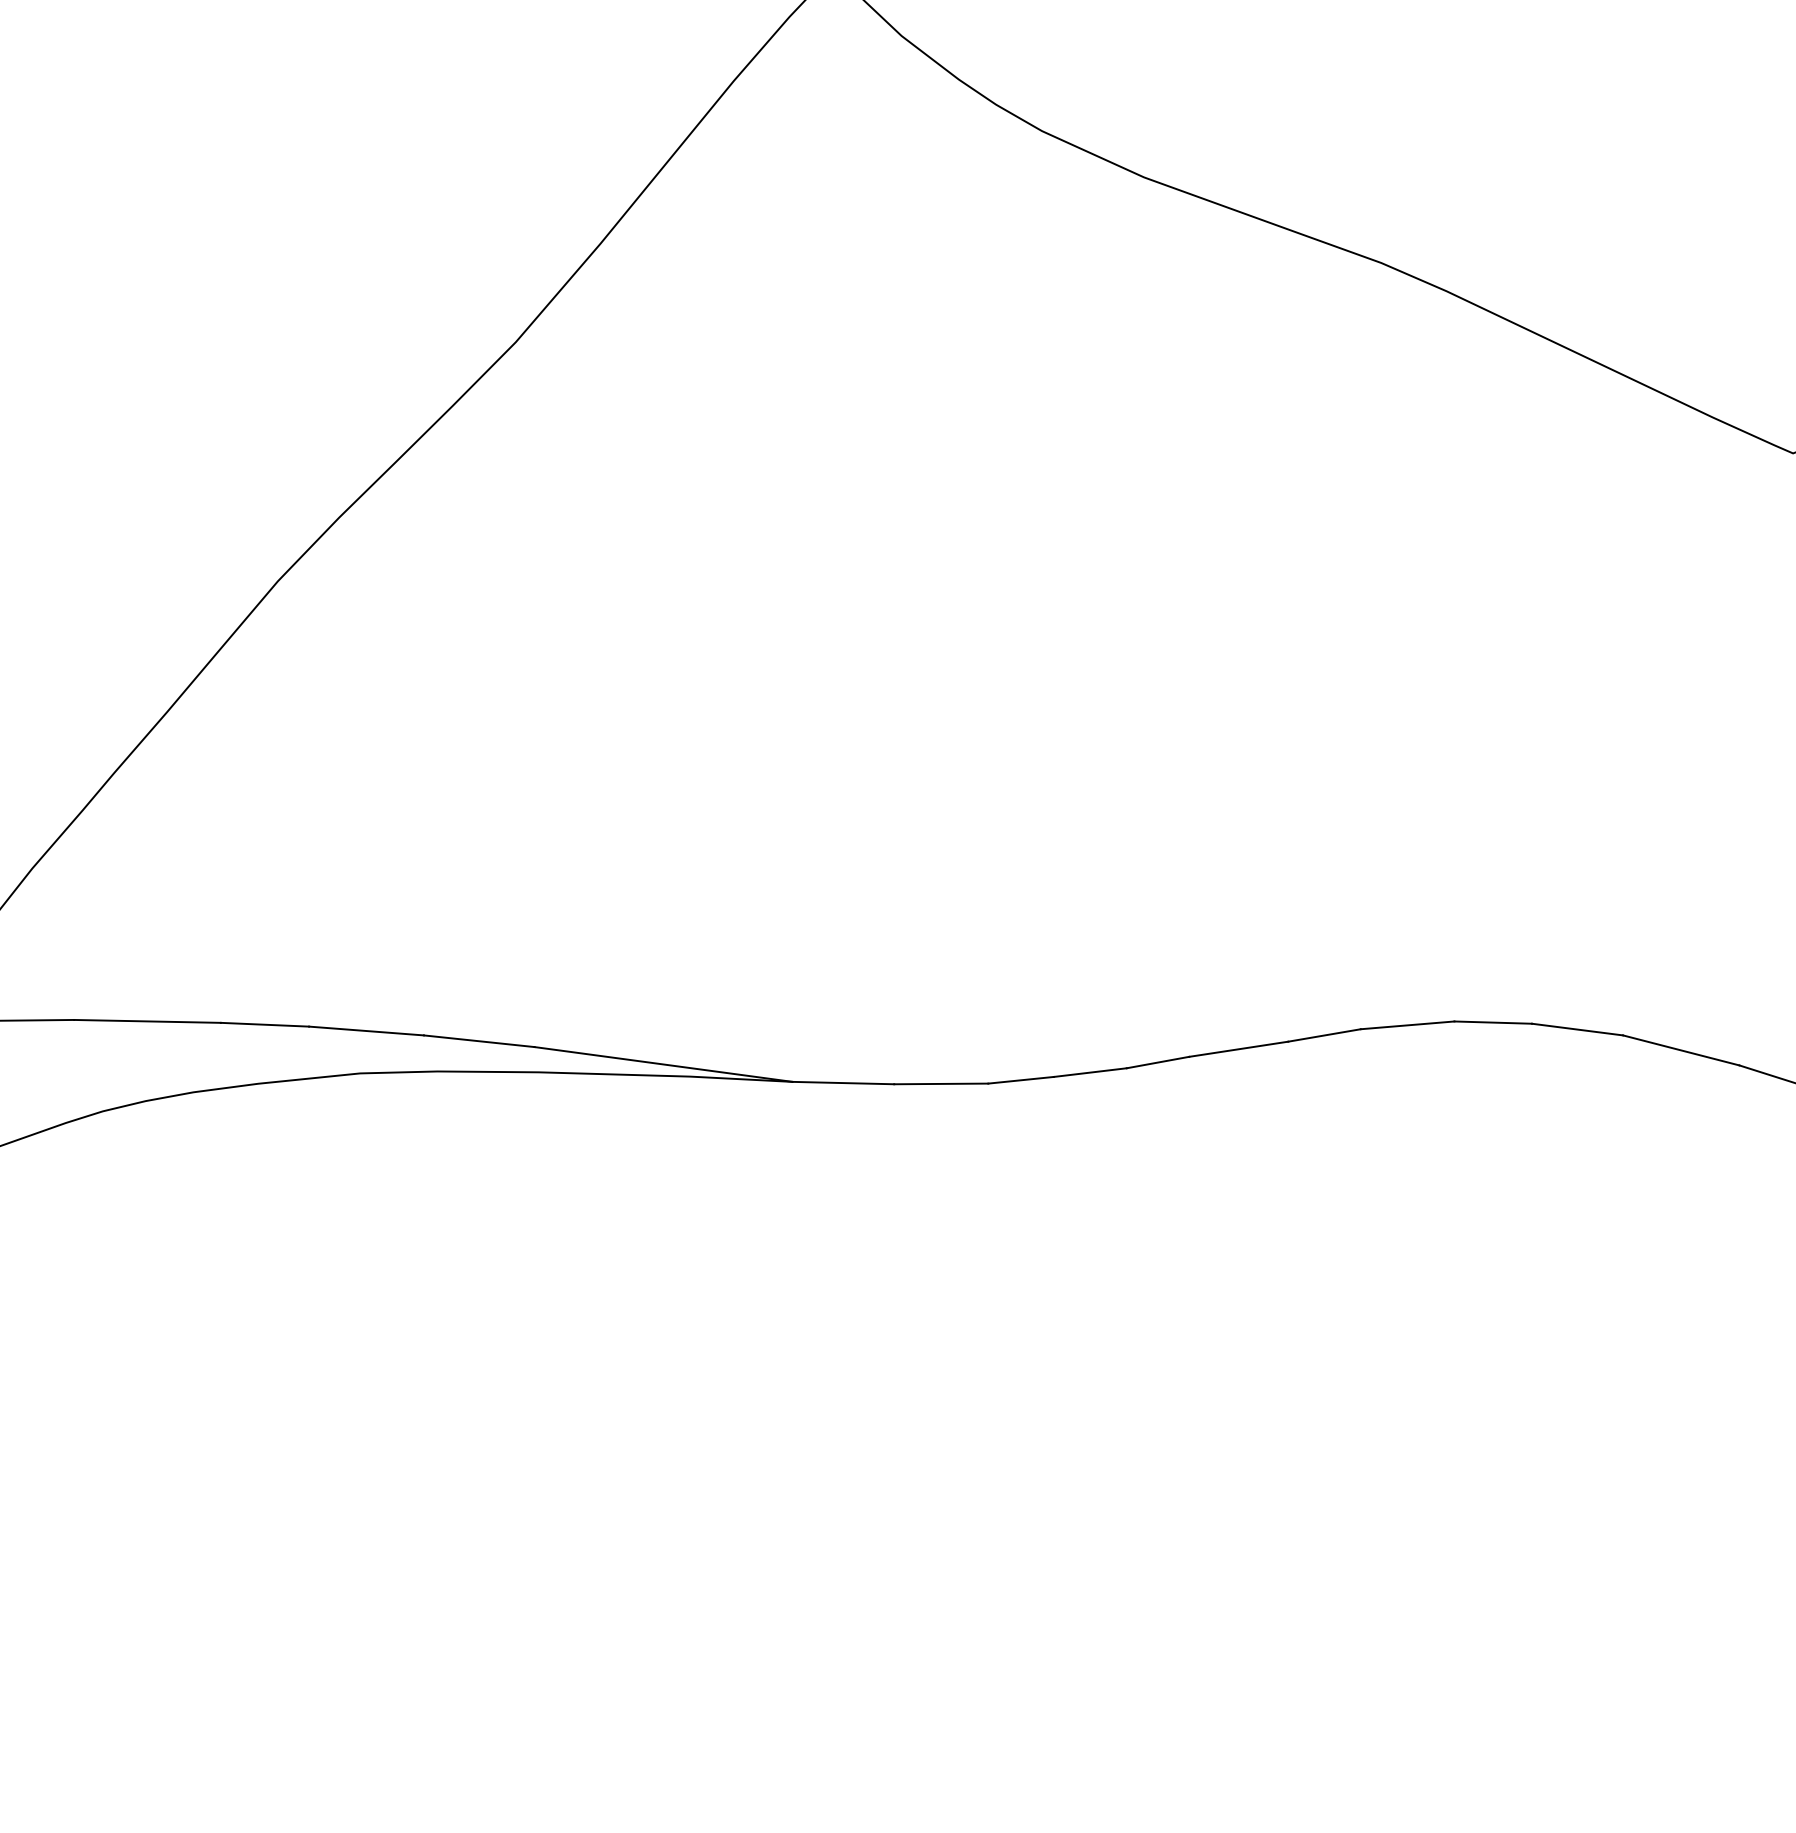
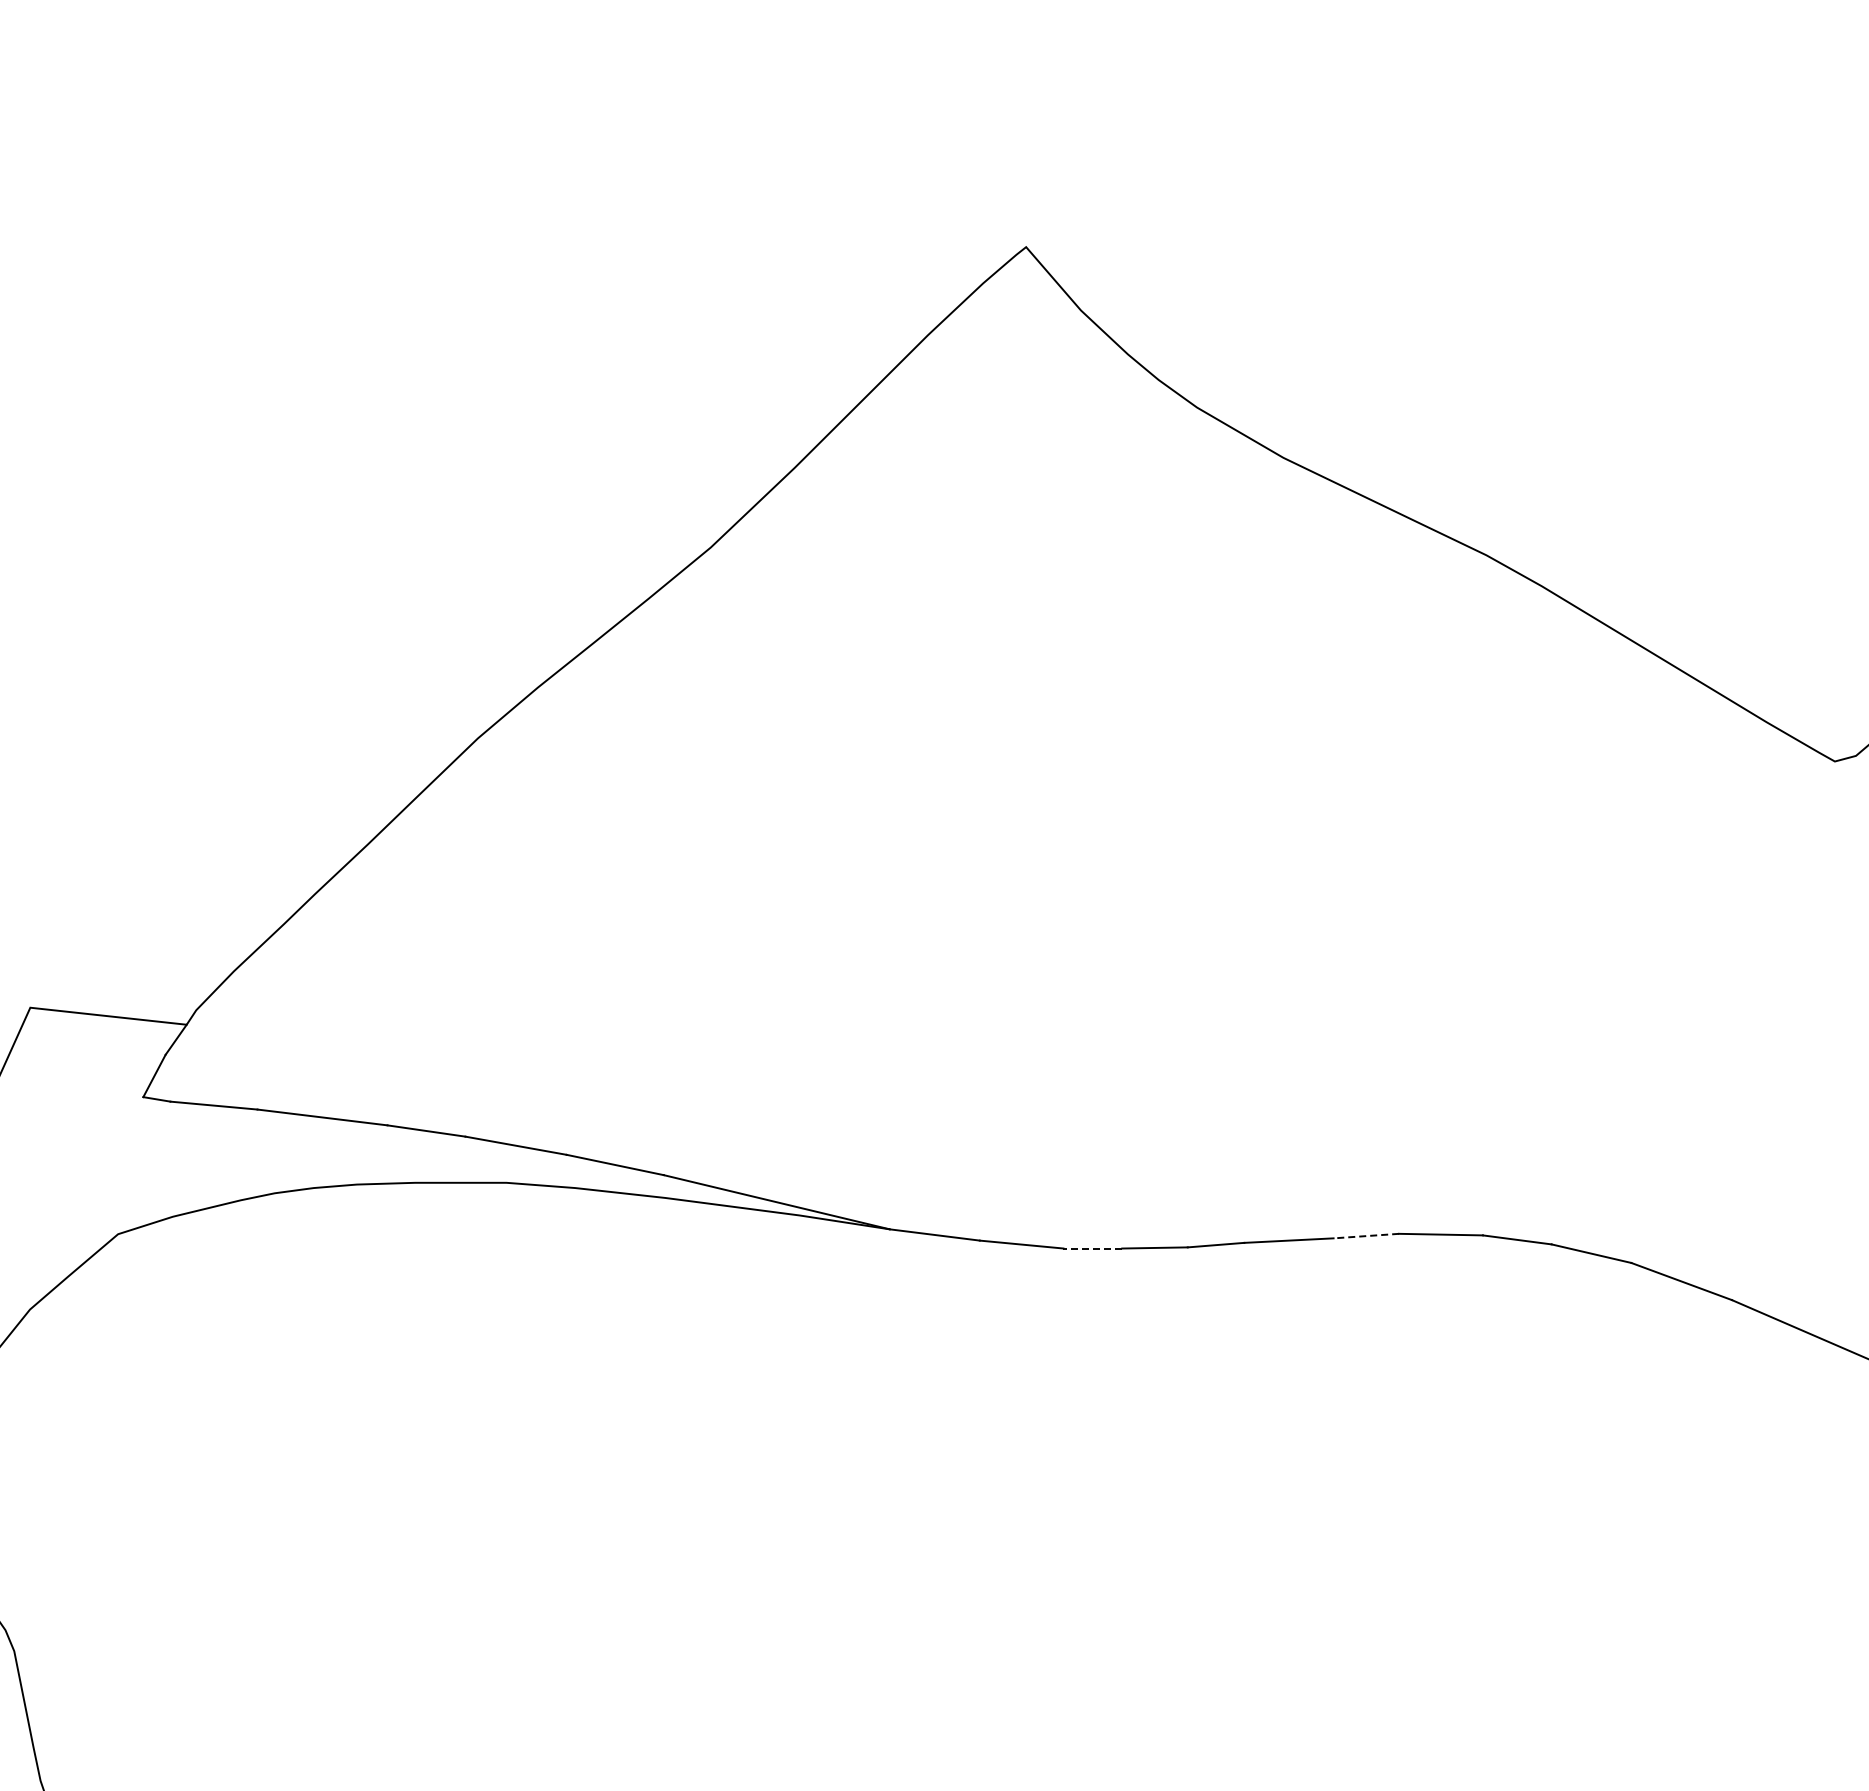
line: (1324, 1035) -> (1366, 1236), solid -> dashed
line: (1020, 1080) -> (1092, 1248), solid -> dashed

